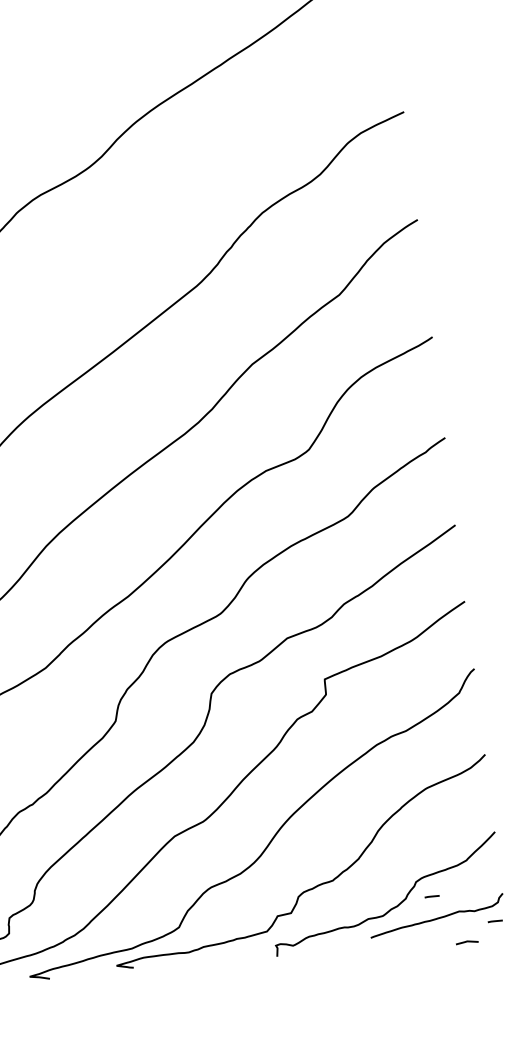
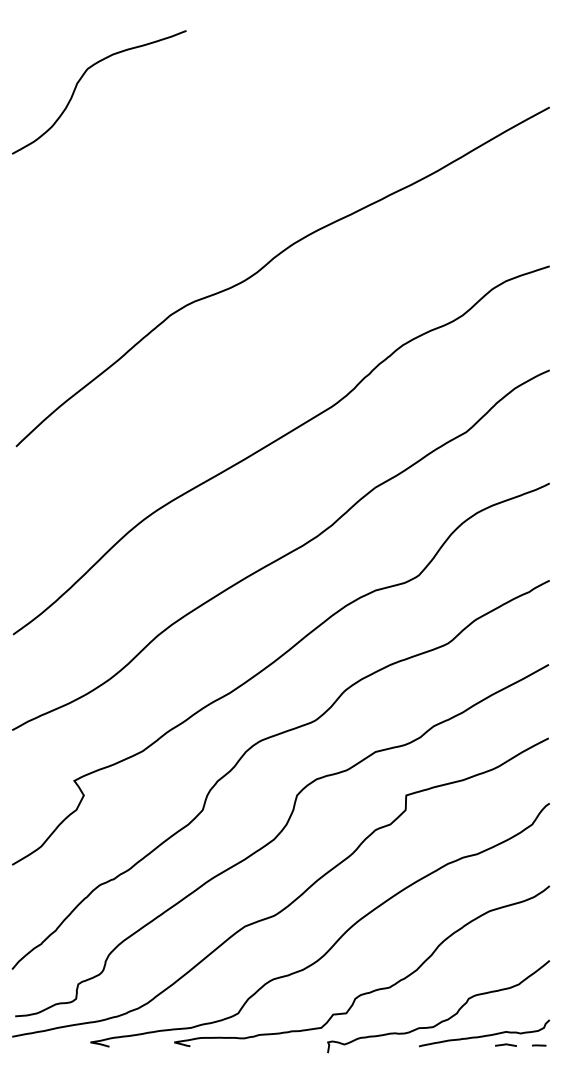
line: (432, 896) -> (482, 1014), removed
line: (466, 941) -> (505, 1044), moved

